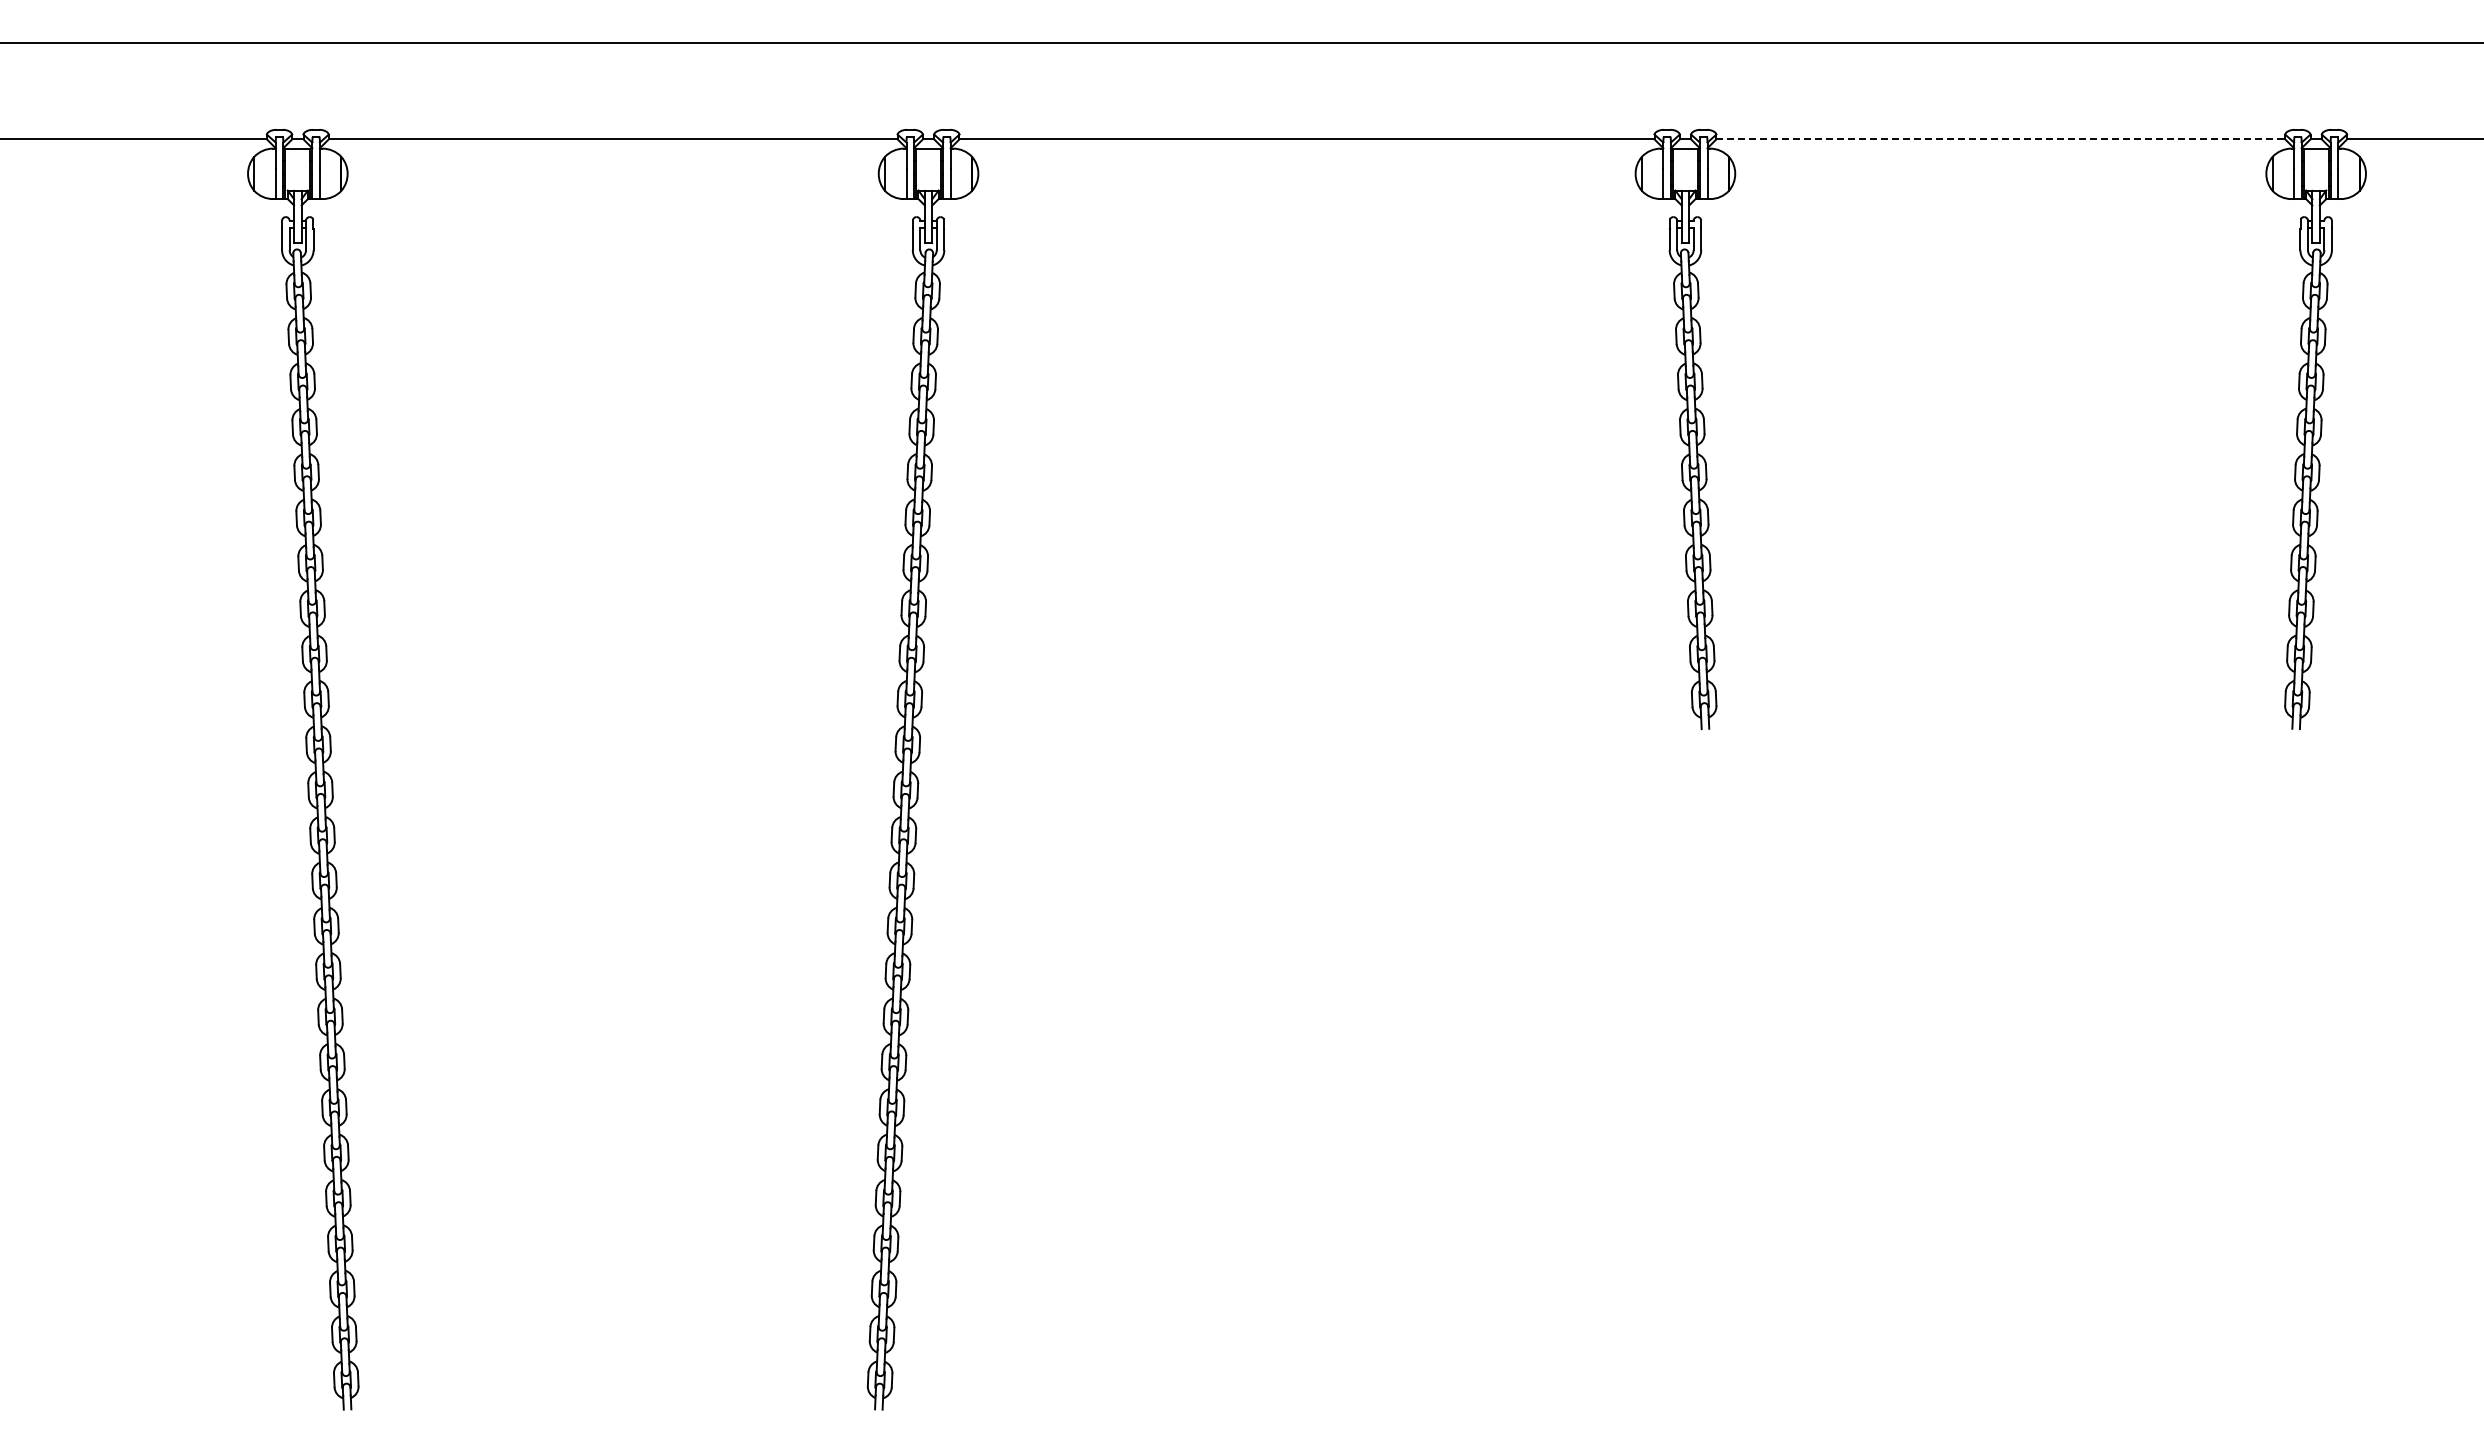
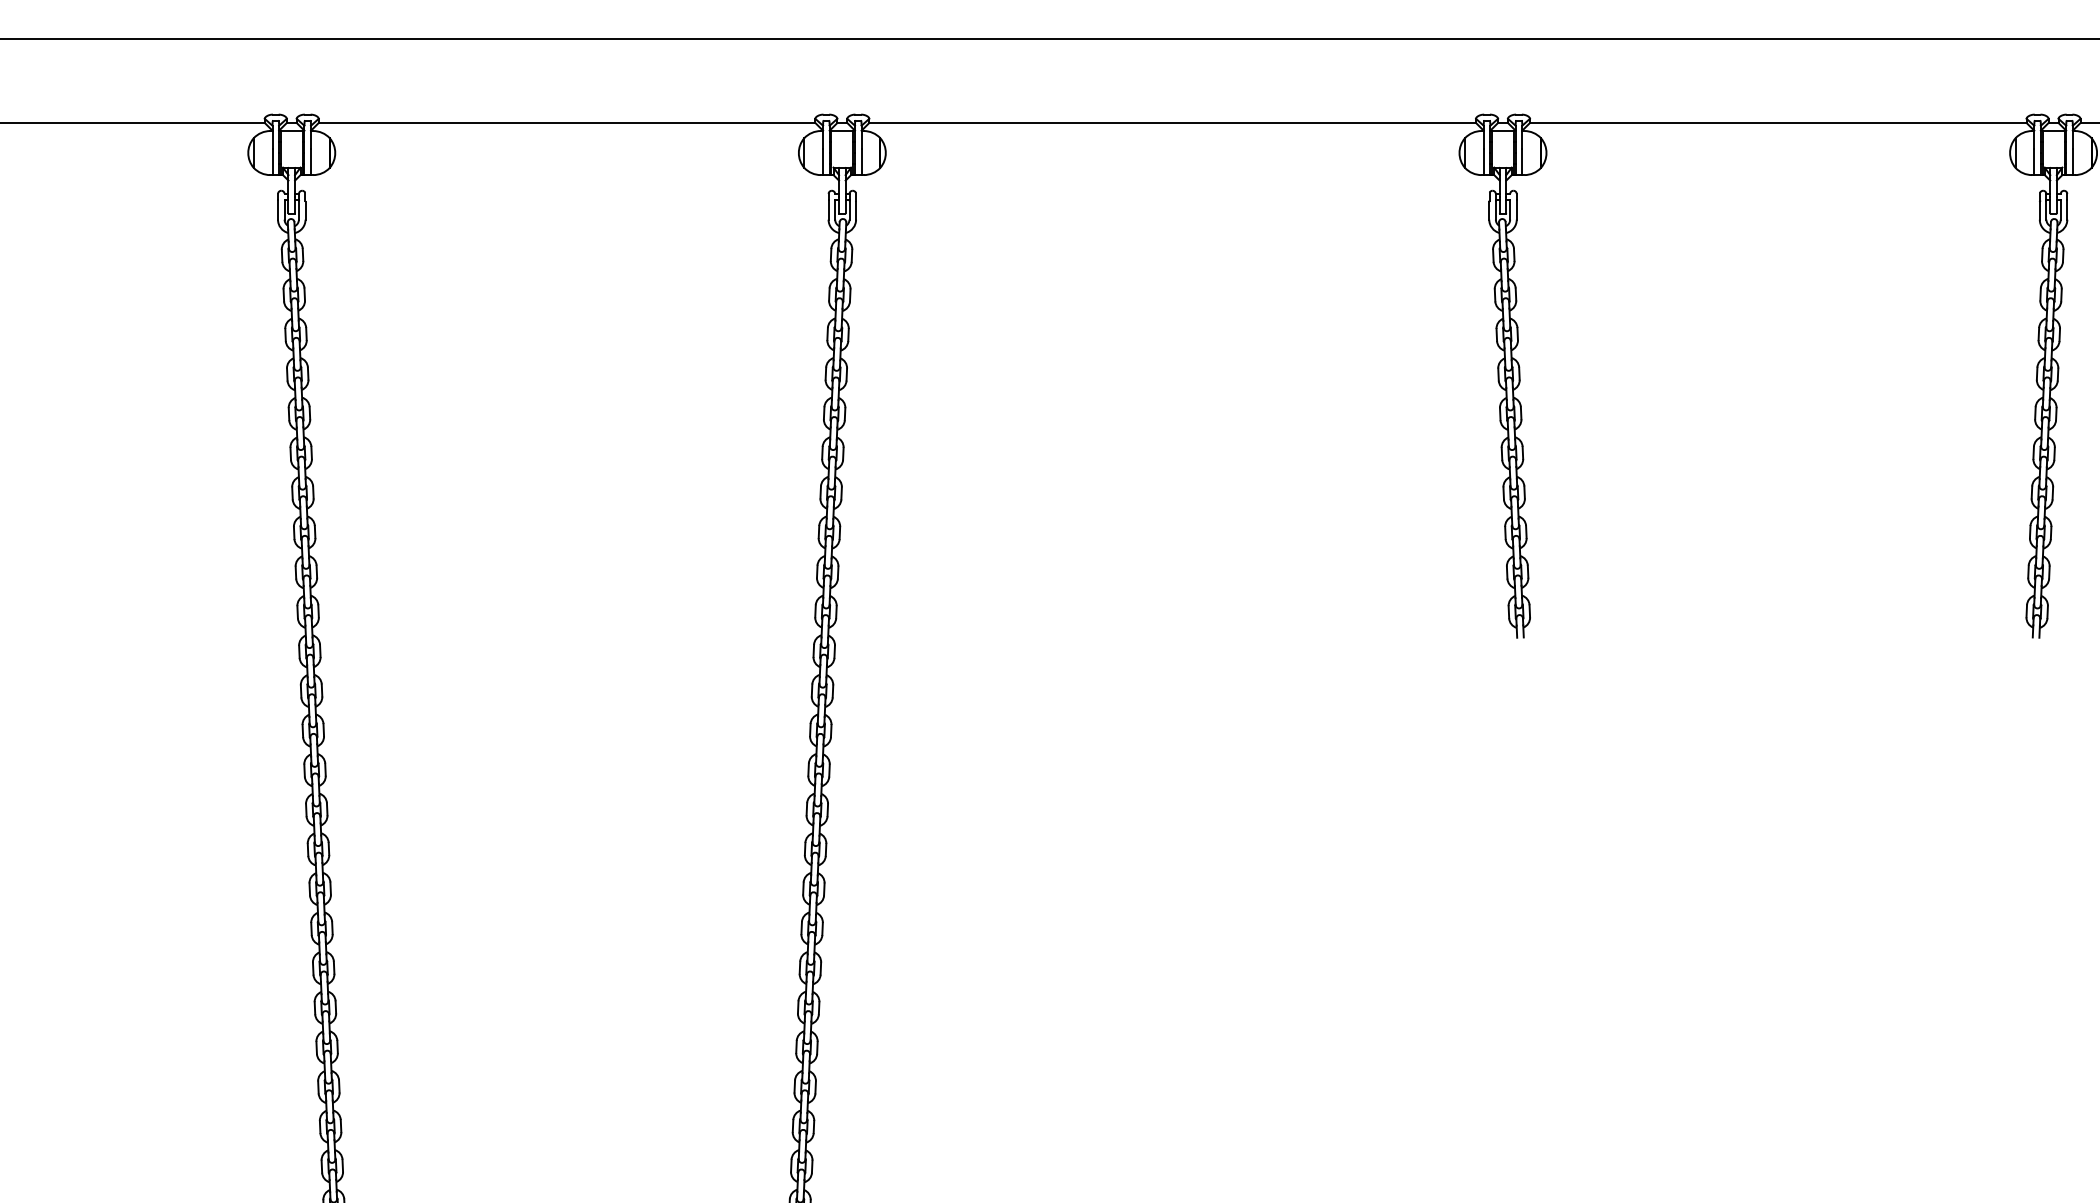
line: (2001, 139) -> (1778, 123), dashed -> solid

